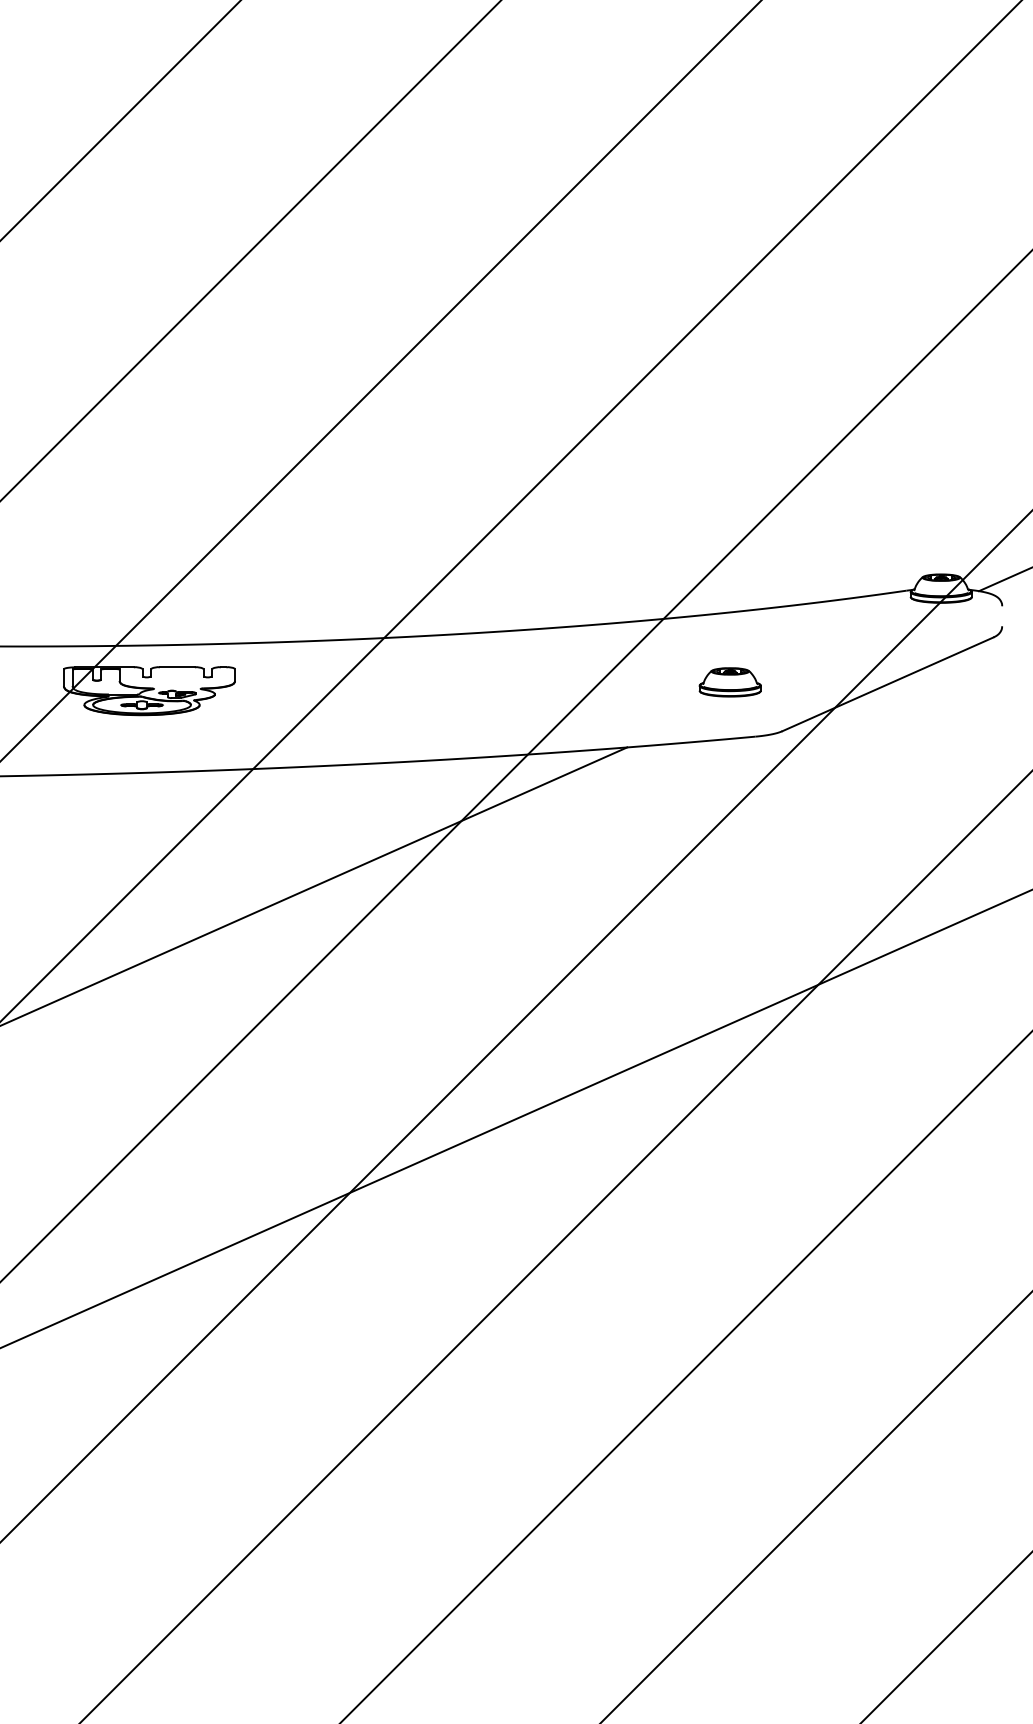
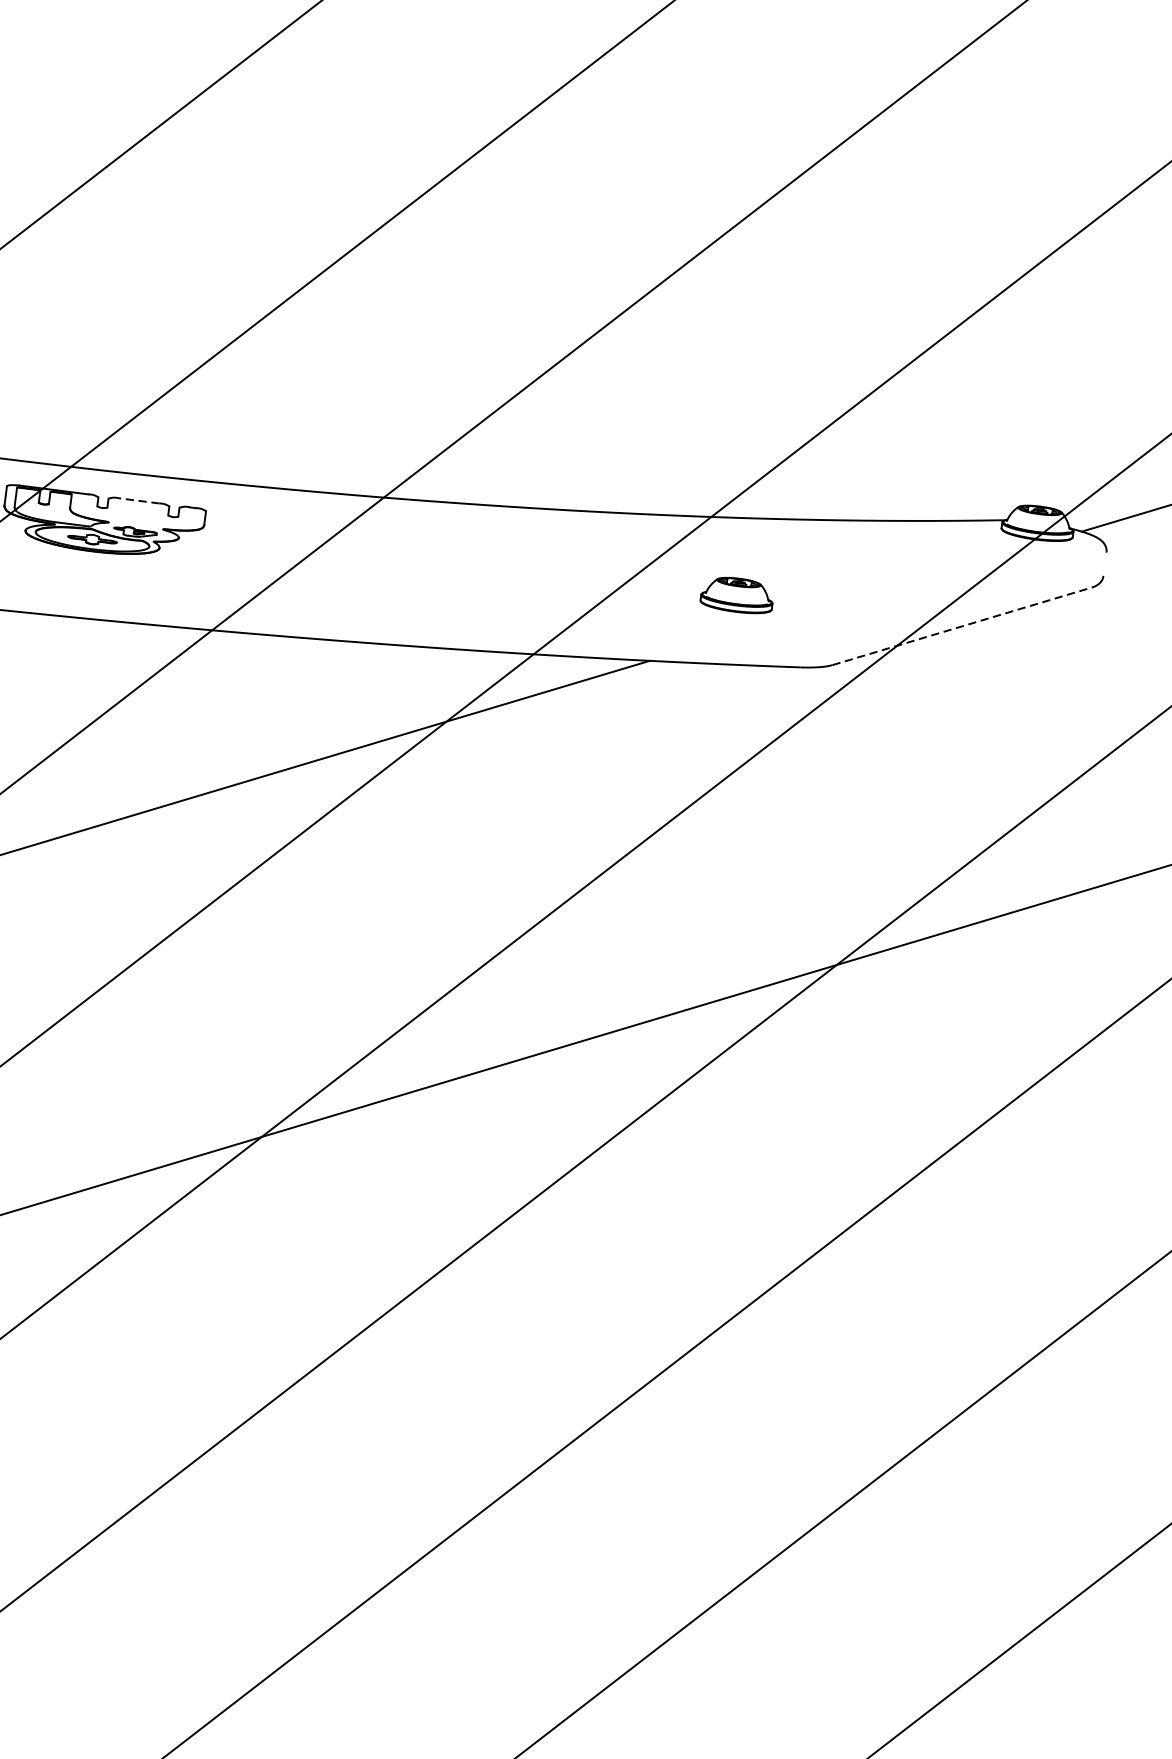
line: (176, 667) -> (138, 500), solid -> dashed
part: (729, 682) -> (736, 595), moved
line: (888, 684) -> (962, 626), solid -> dashed

